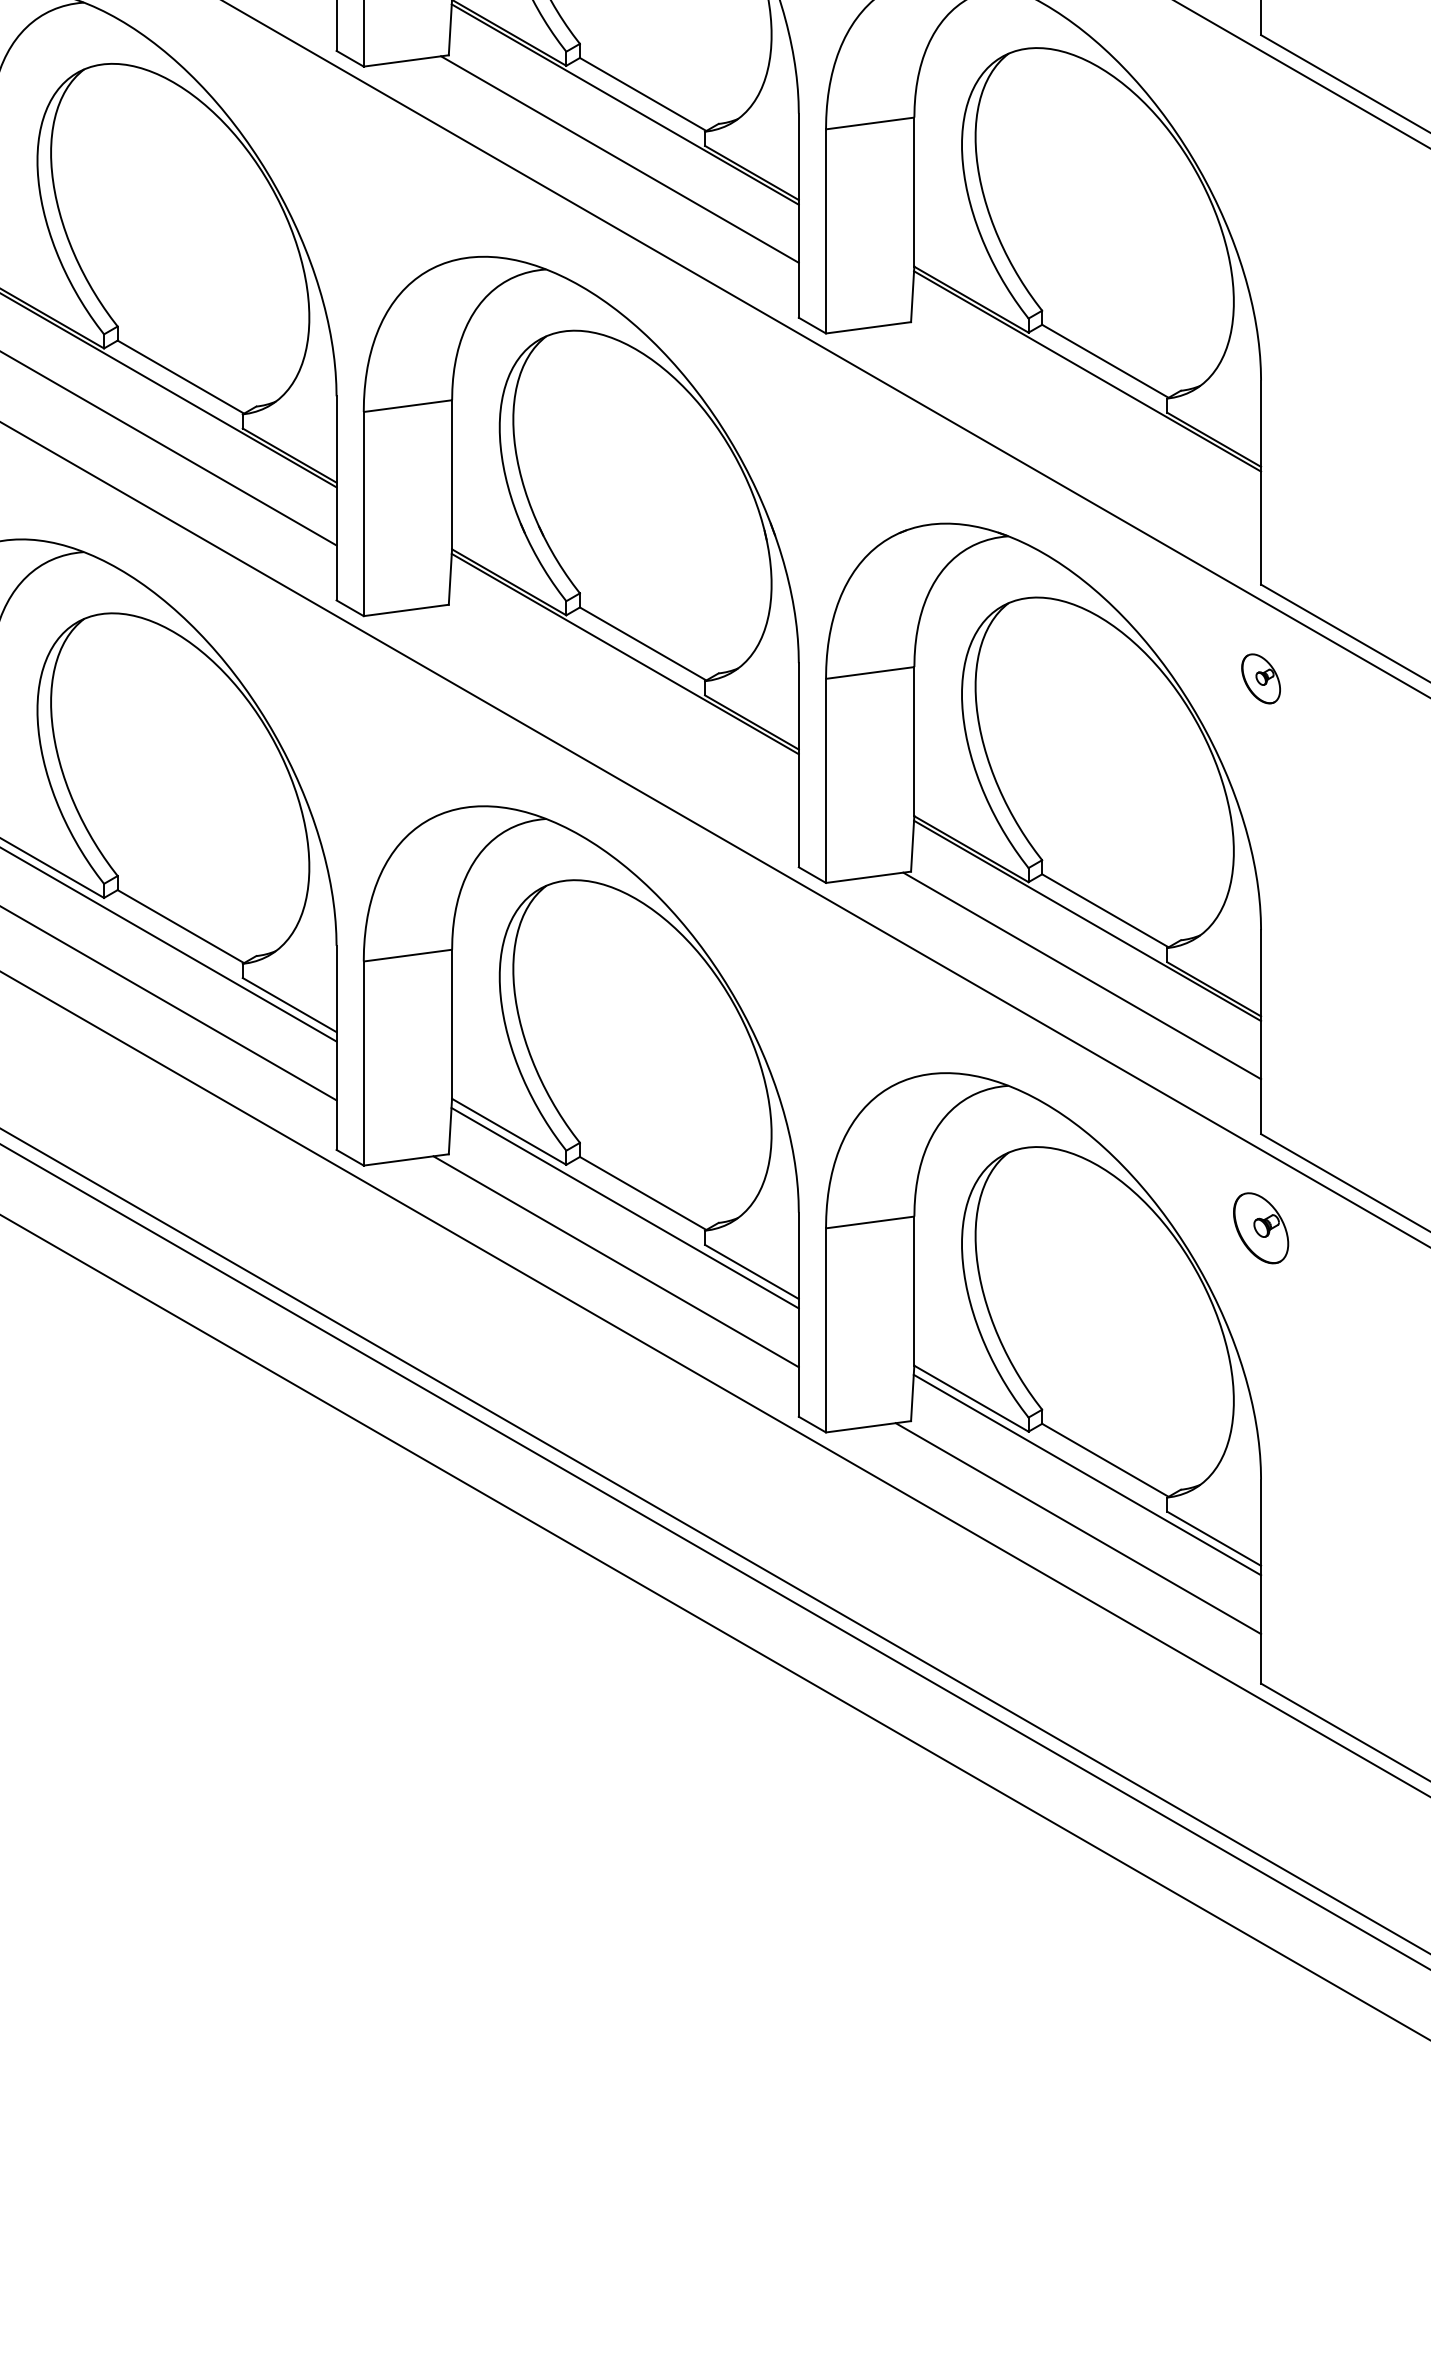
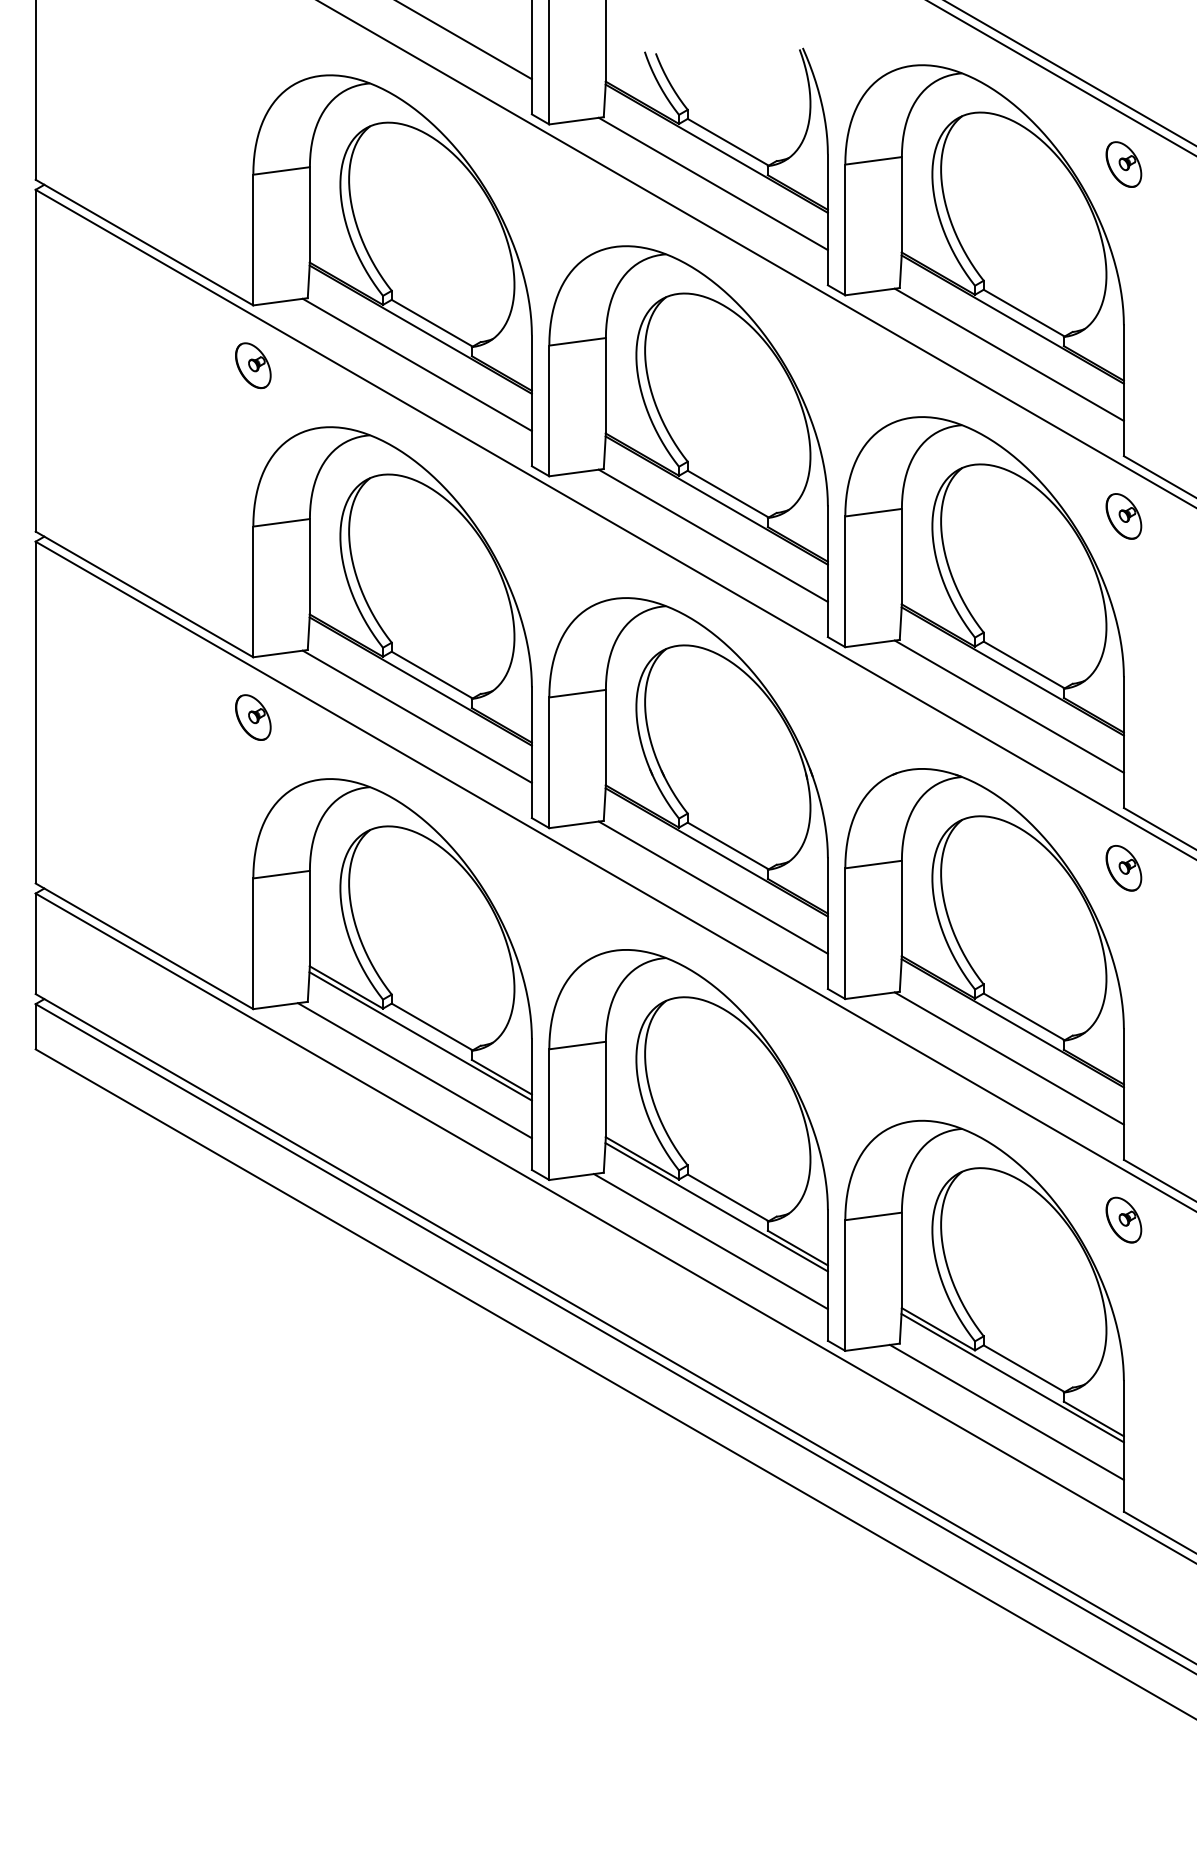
part: (1260, 129) -> (1123, 516), added
line: (1080, 426) -> (1008, 706), added
part: (1260, 679) -> (1123, 868), size x1.43
line: (618, 708) -> (712, 887), added

